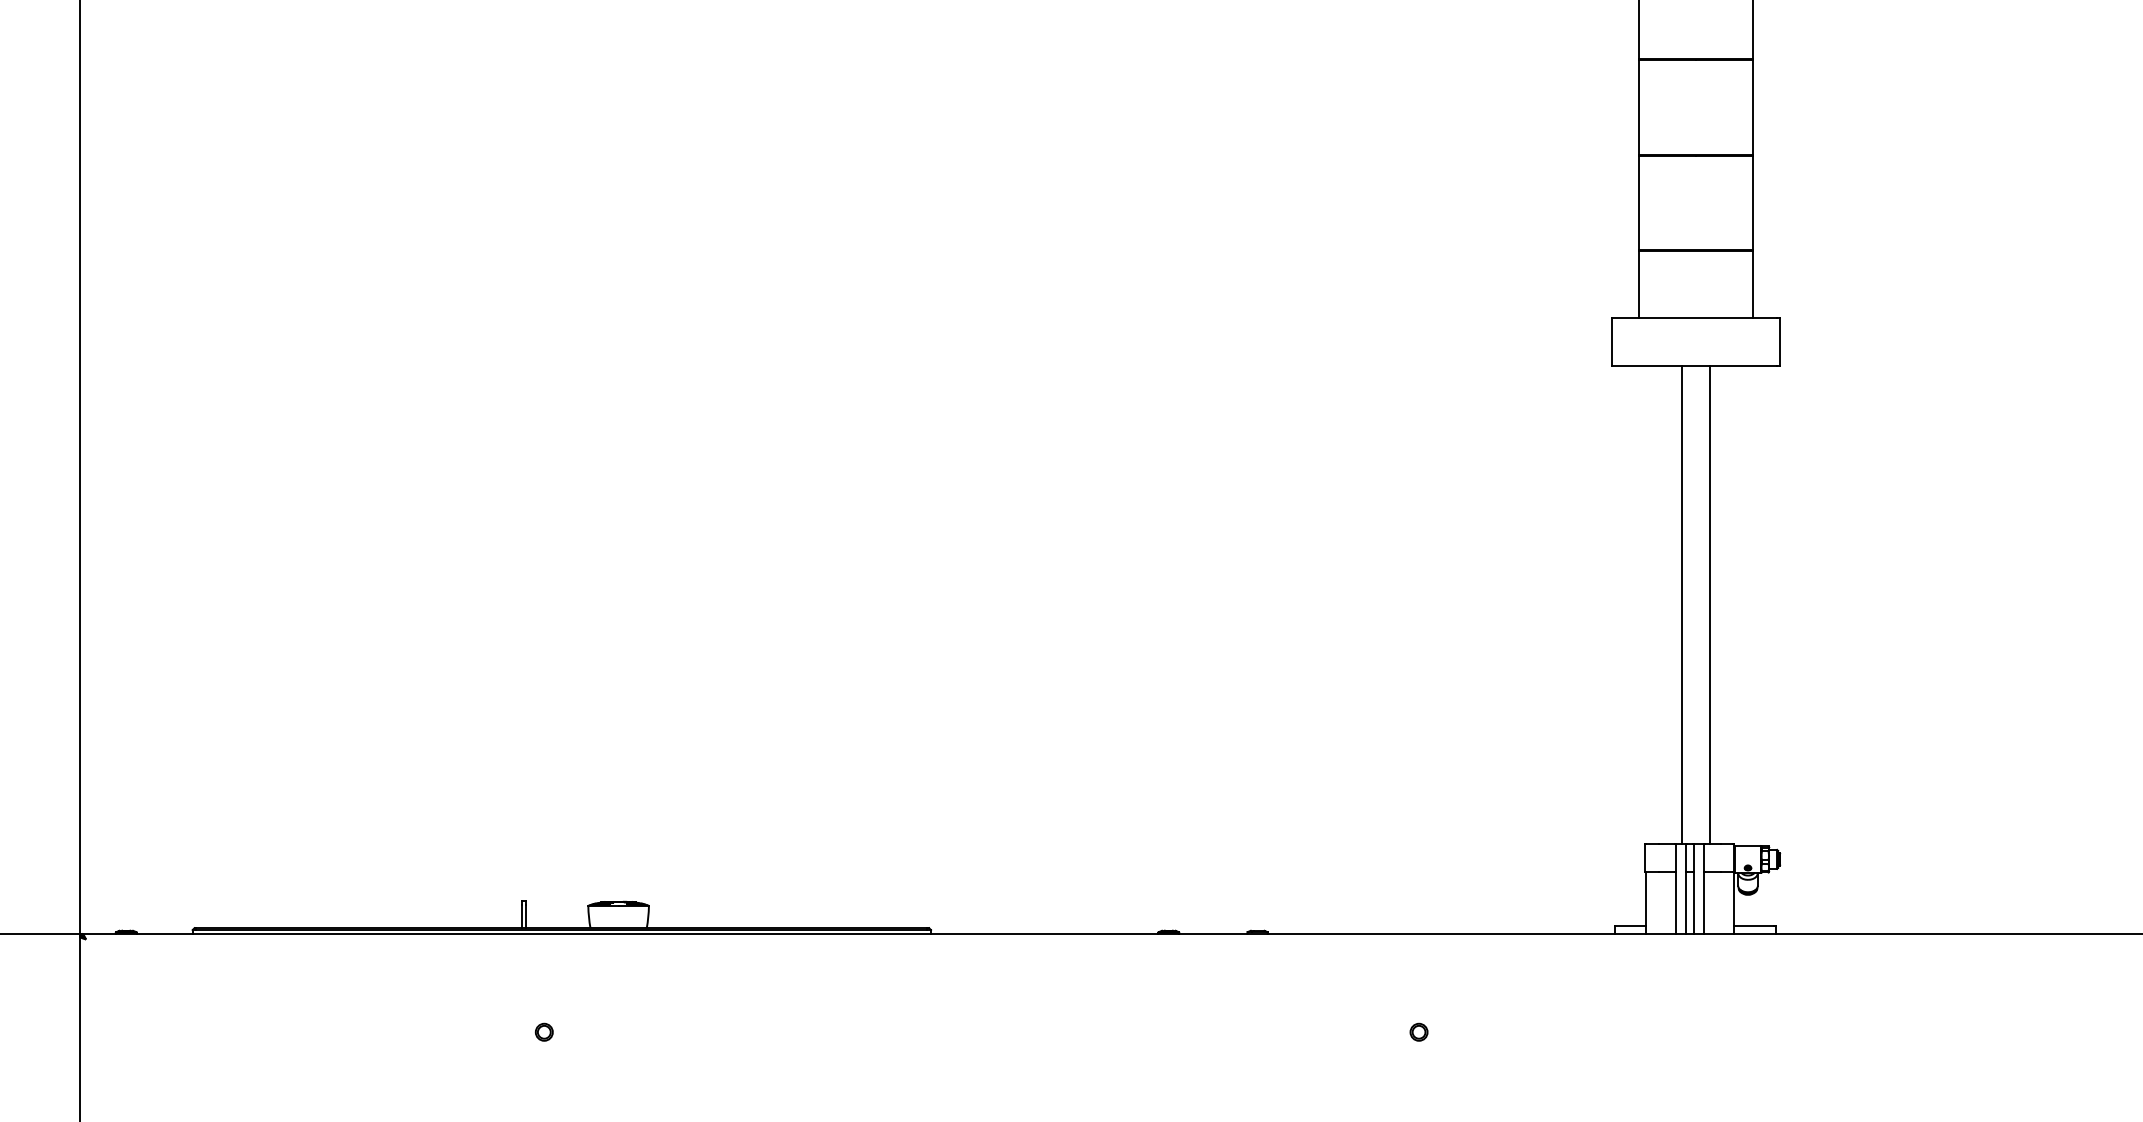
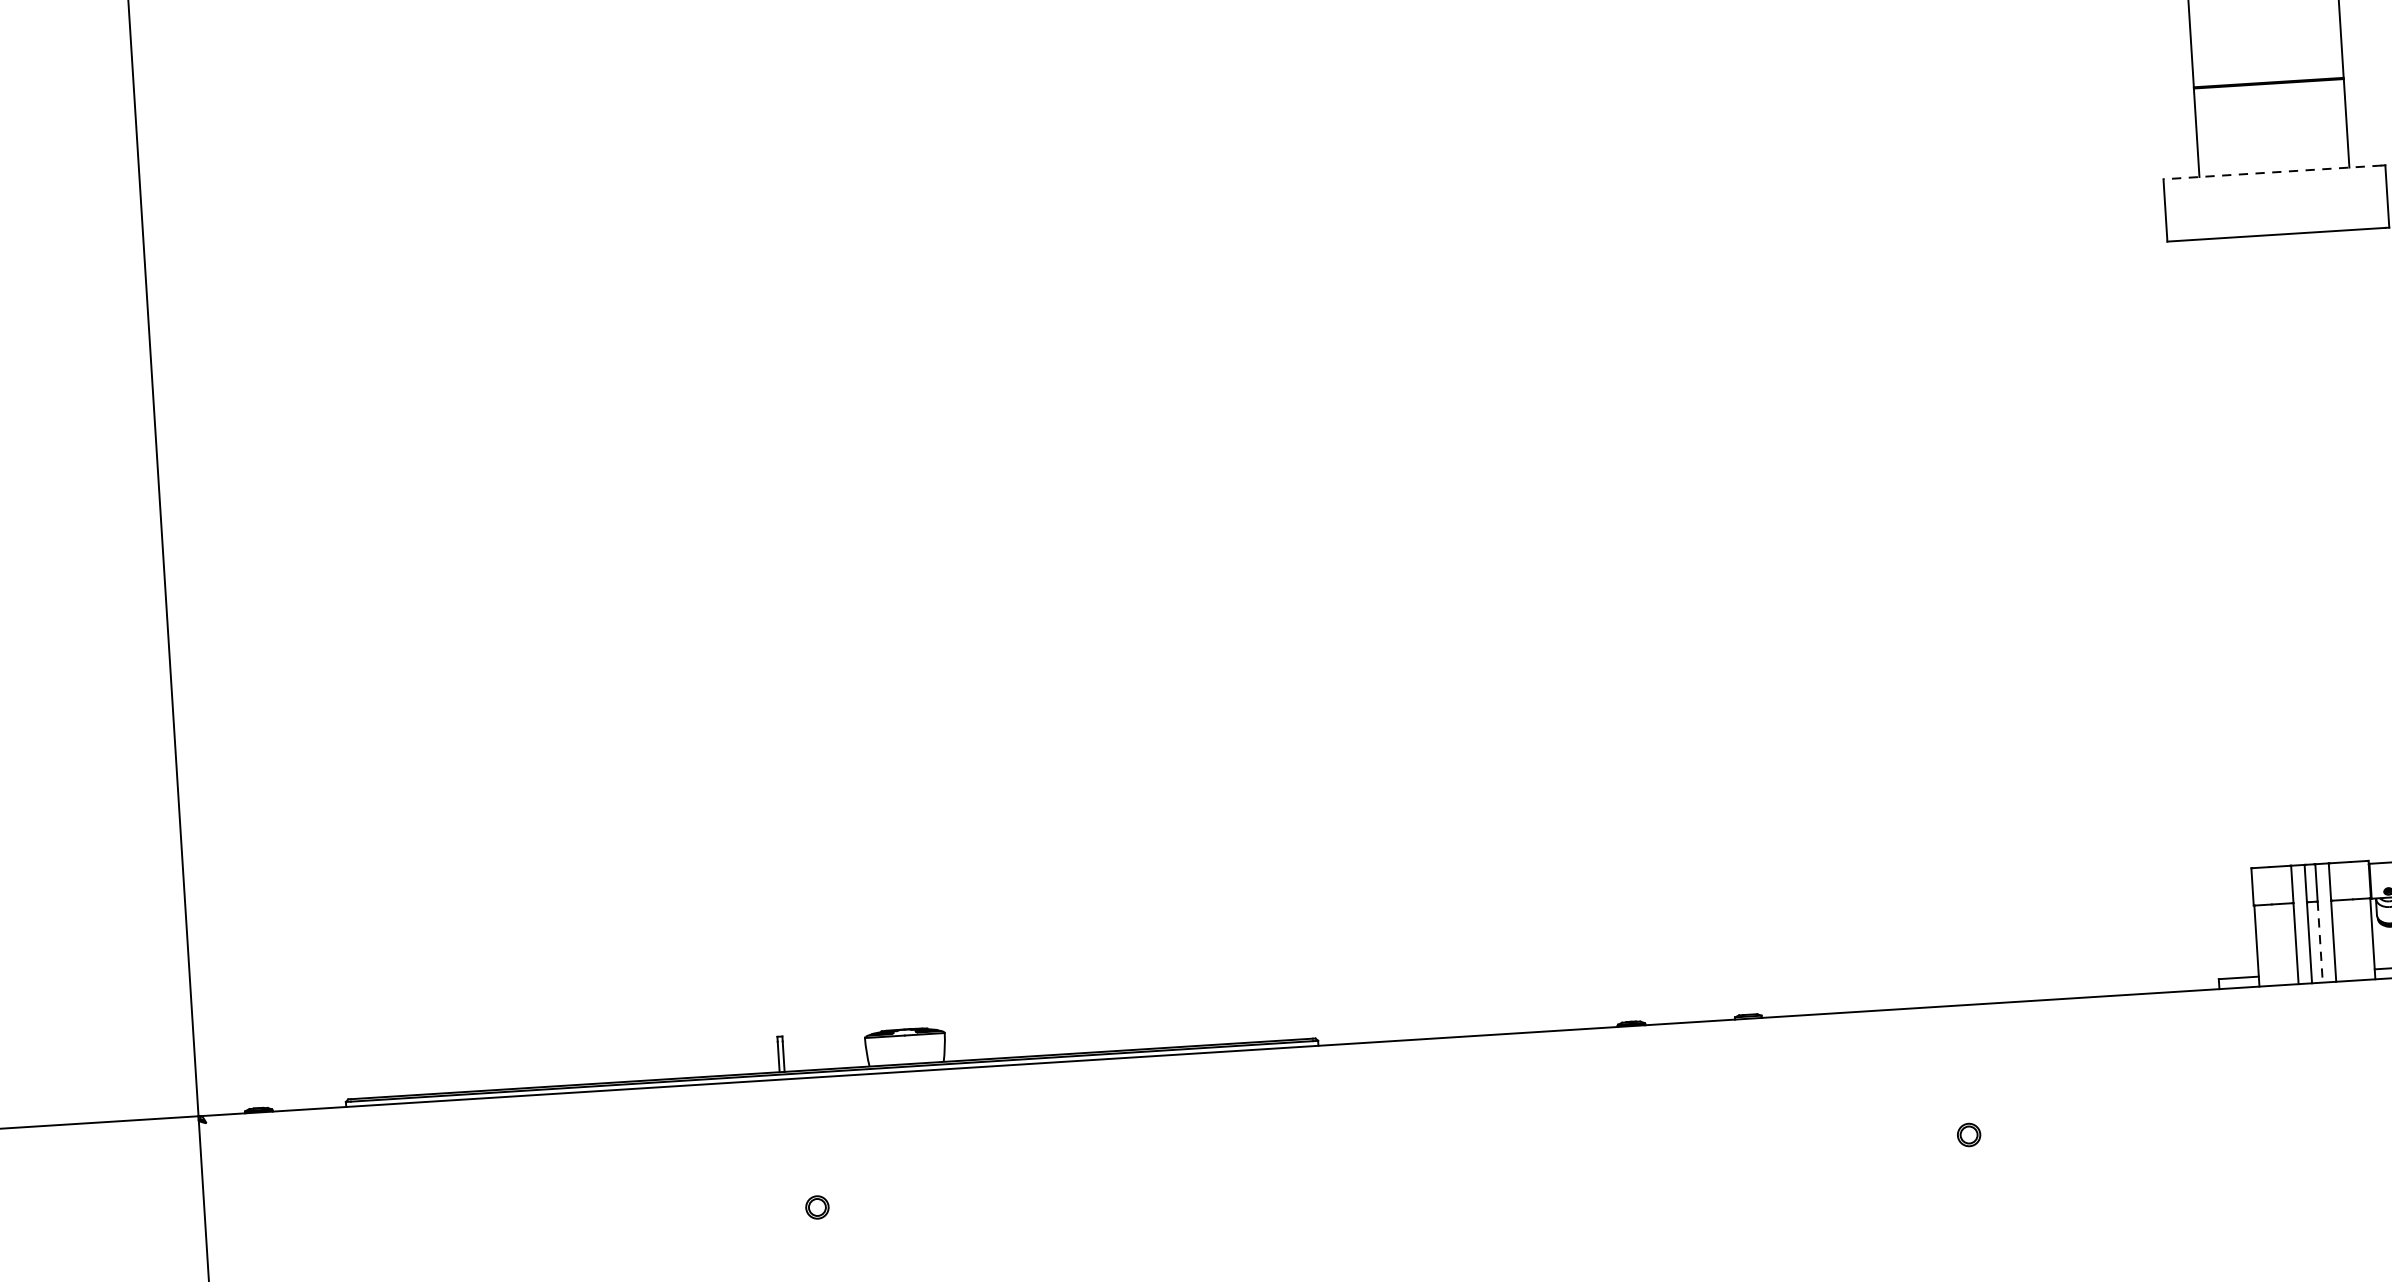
line: (1694, 318) -> (2272, 172), solid -> dashed
line: (1681, 604) -> (2279, 550), removed
line: (1710, 604) -> (2317, 547), removed
line: (1693, 903) -> (2319, 942), solid -> dashed

